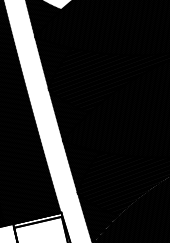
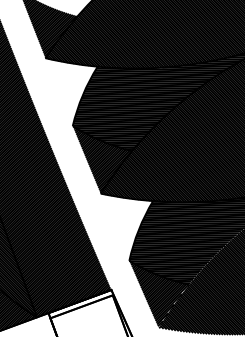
hatch: (50, 64) -> (71, 92), removed
hatch: (78, 167) -> (126, 226), removed

